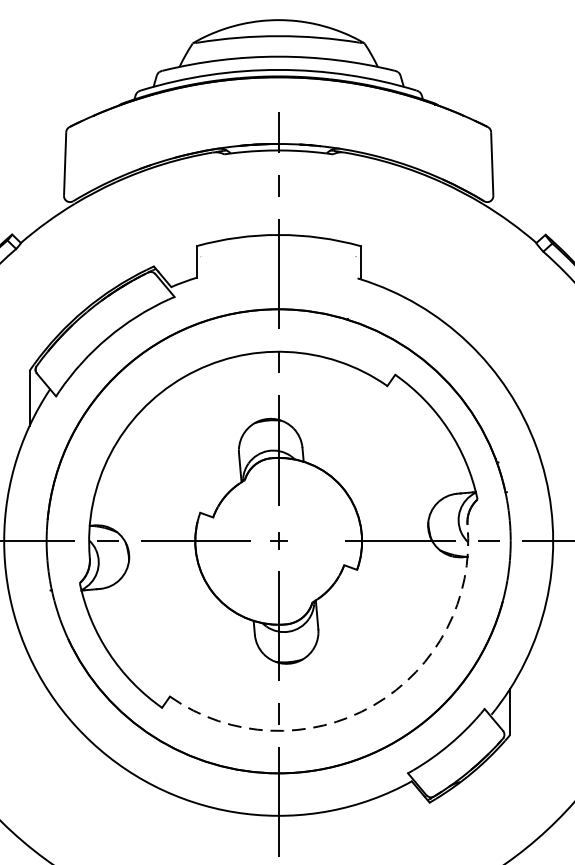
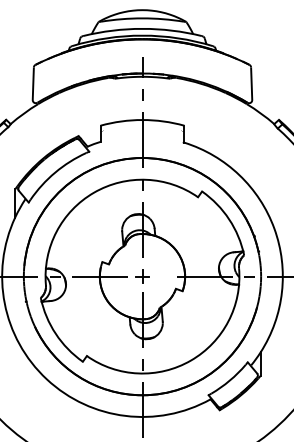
part: (278, 541) -> (142, 276), size x1.67
arc: (372, 705) -> (190, 360), dashed -> solid

